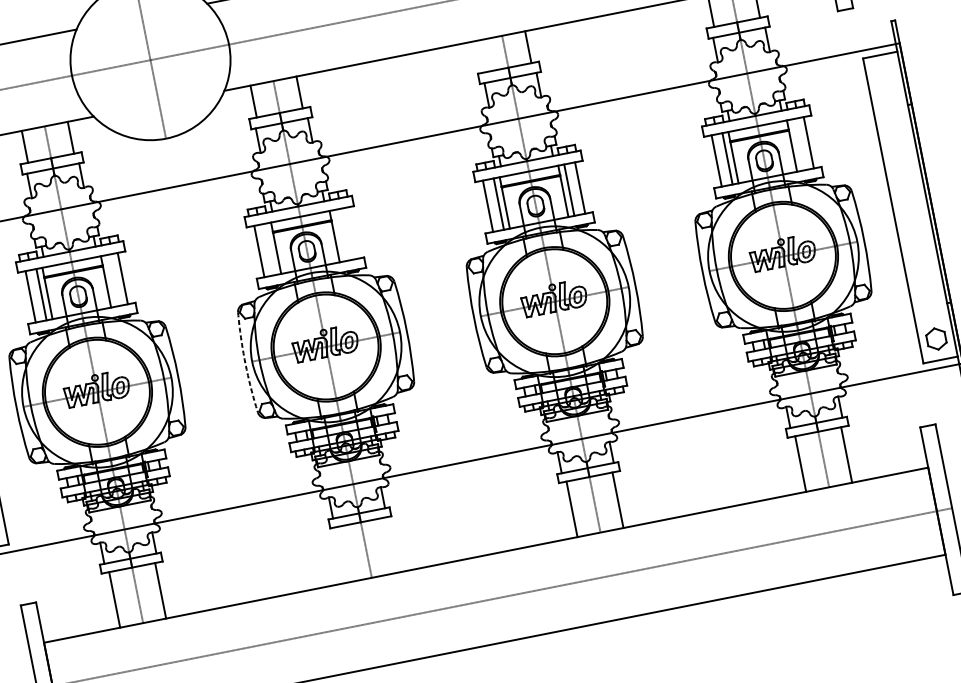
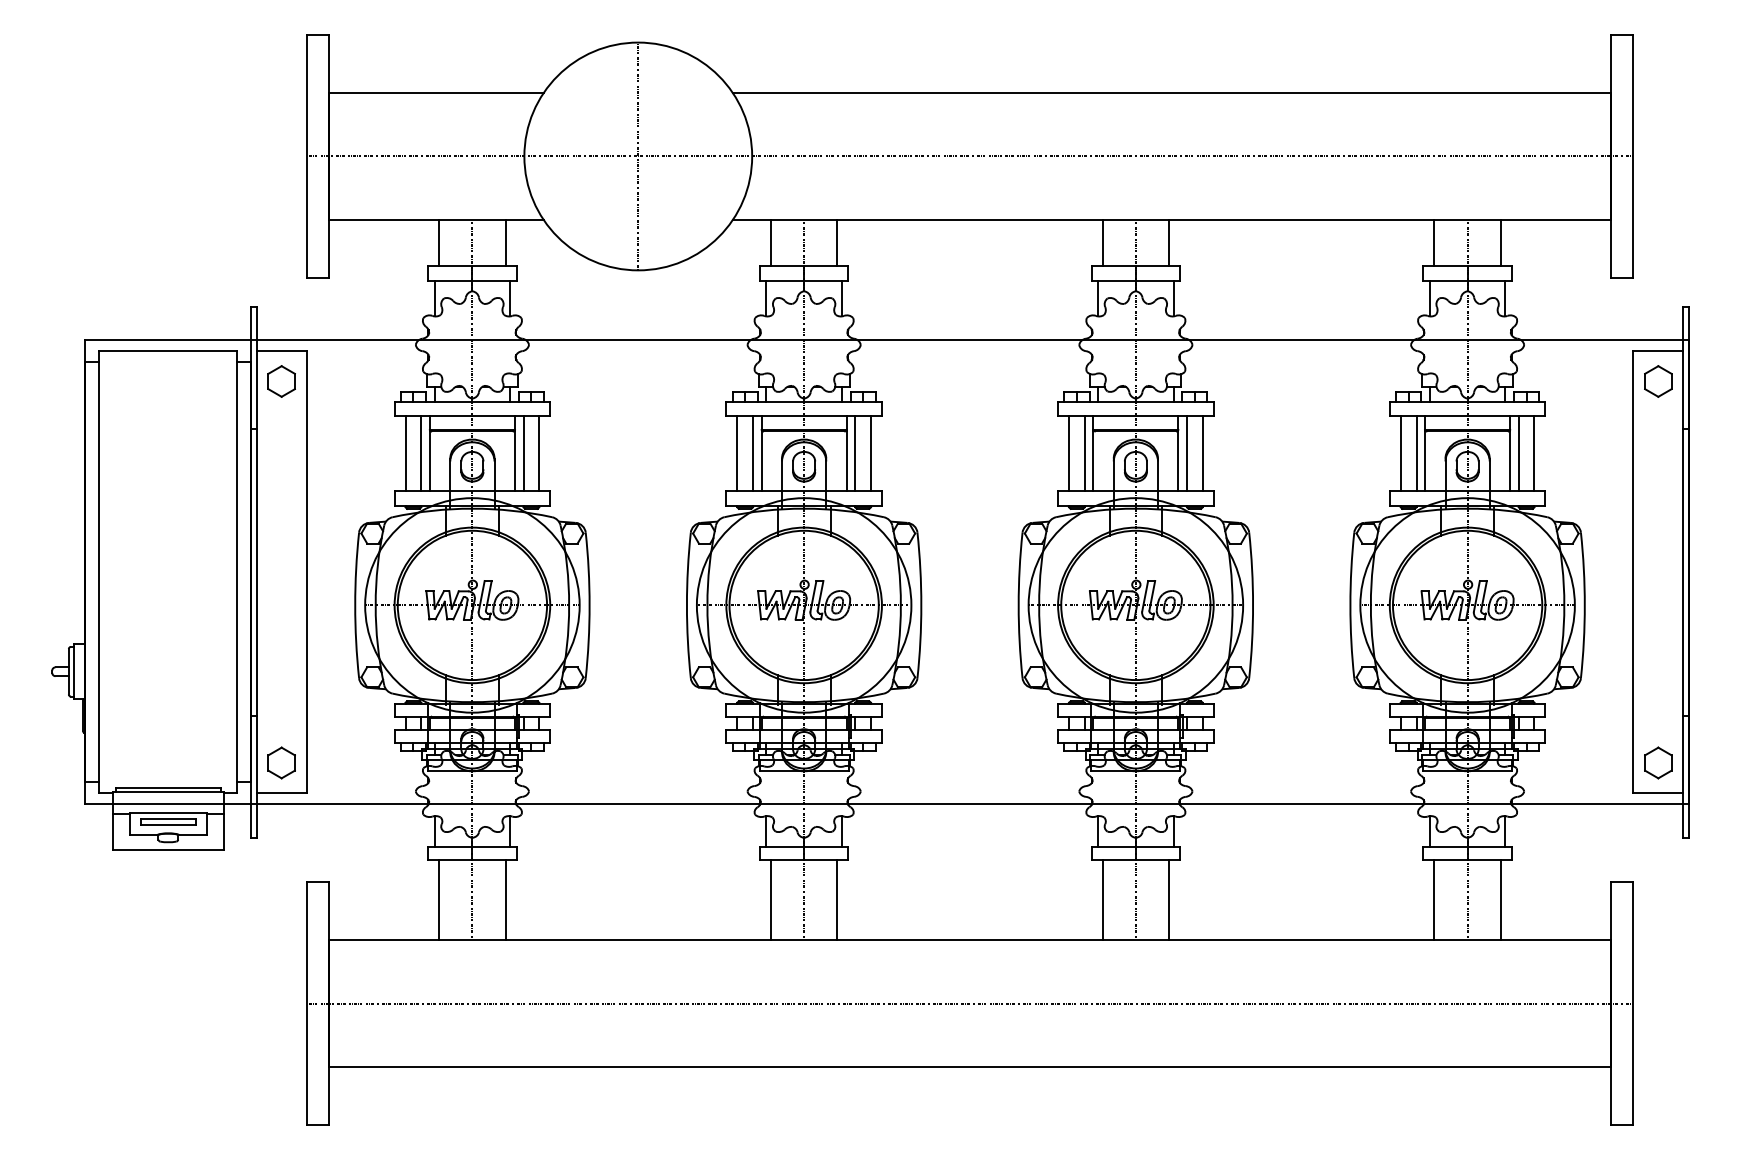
line: (482, 56) -> (1102, 242), added
part: (884, 76) -> (1658, 381), added
line: (797, 144) -> (1518, 453), added
line: (351, 233) -> (870, 453), added
line: (340, 235) -> (855, 453), added
line: (270, 249) -> (753, 453), added
line: (111, 280) -> (523, 453), added
arc: (245, 363) -> (686, 605), dashed -> solid
line: (389, 545) -> (837, 899), added
line: (343, 554) -> (770, 899), added

